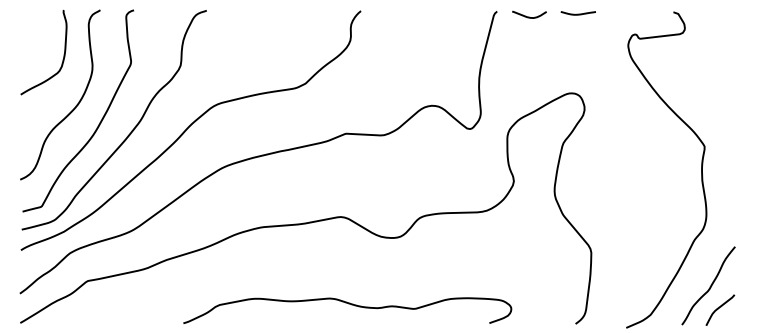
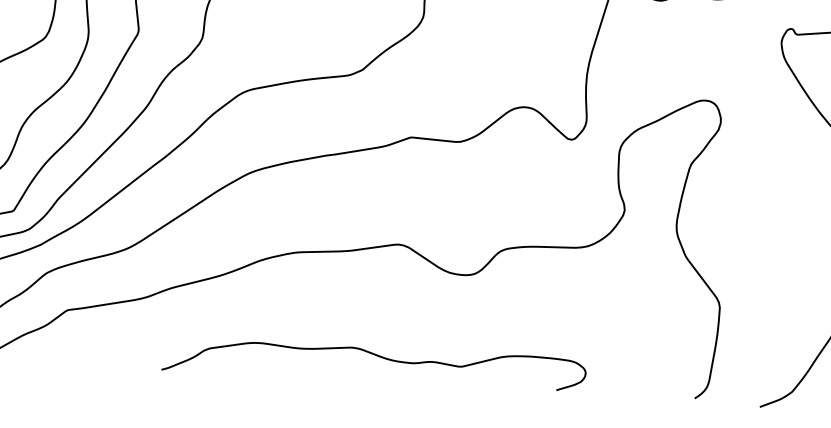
curve: (348, 304) -> (375, 356), moved

